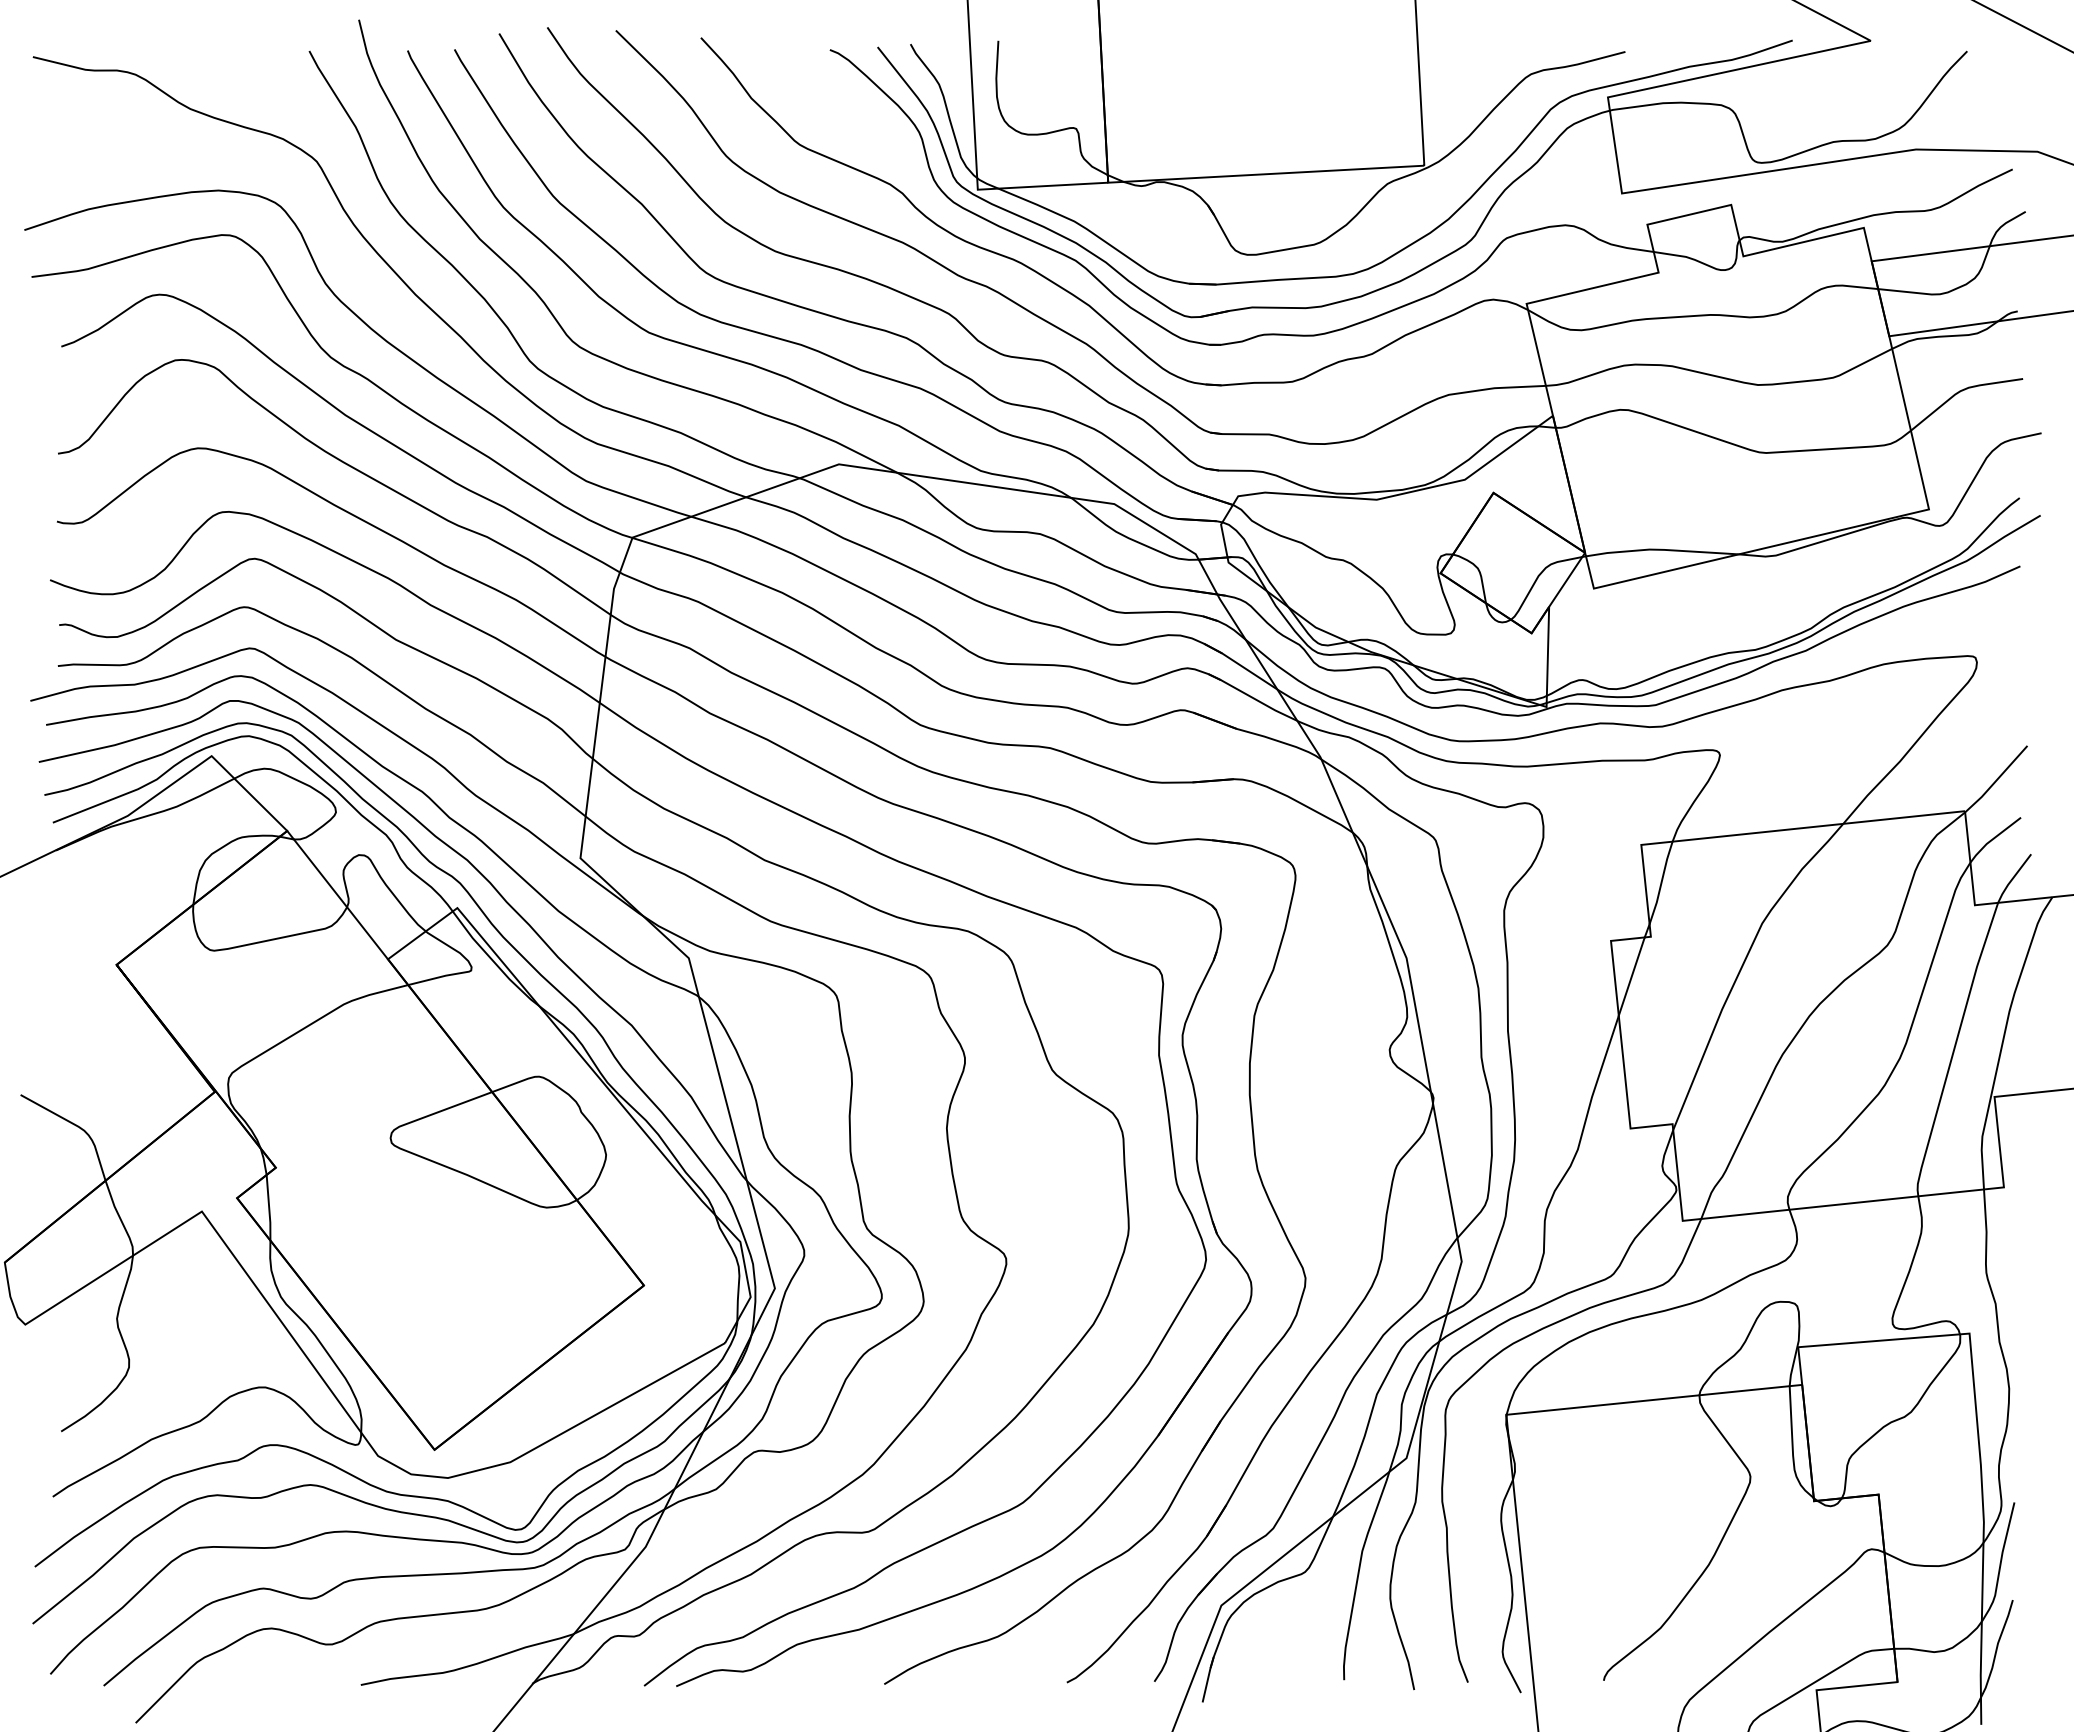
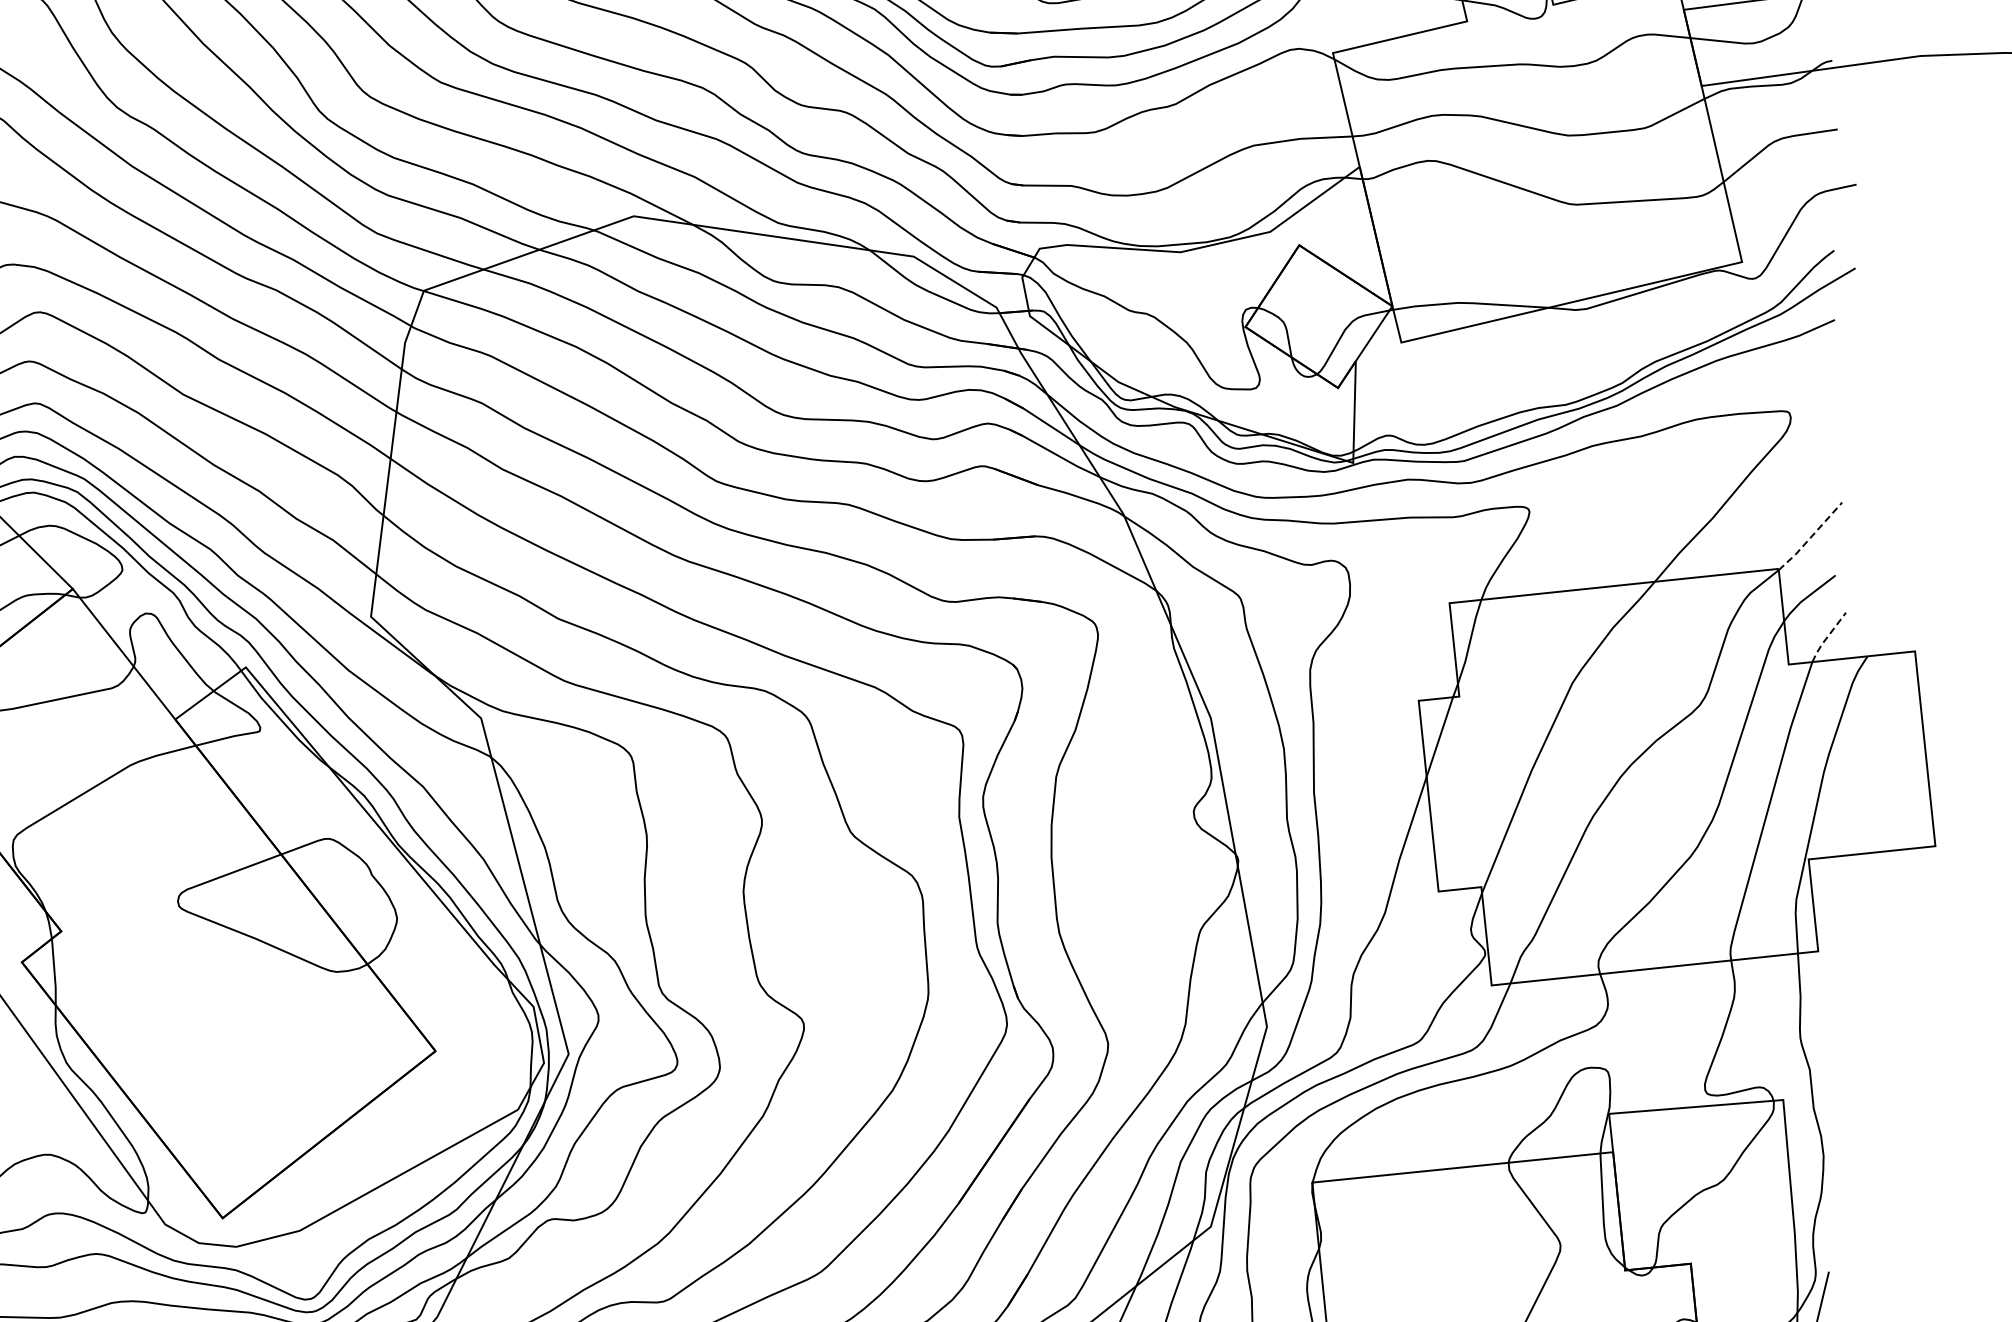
line: (1997, 779) -> (1811, 536), solid -> dashed
line: (2012, 878) -> (1826, 637), solid -> dashed

